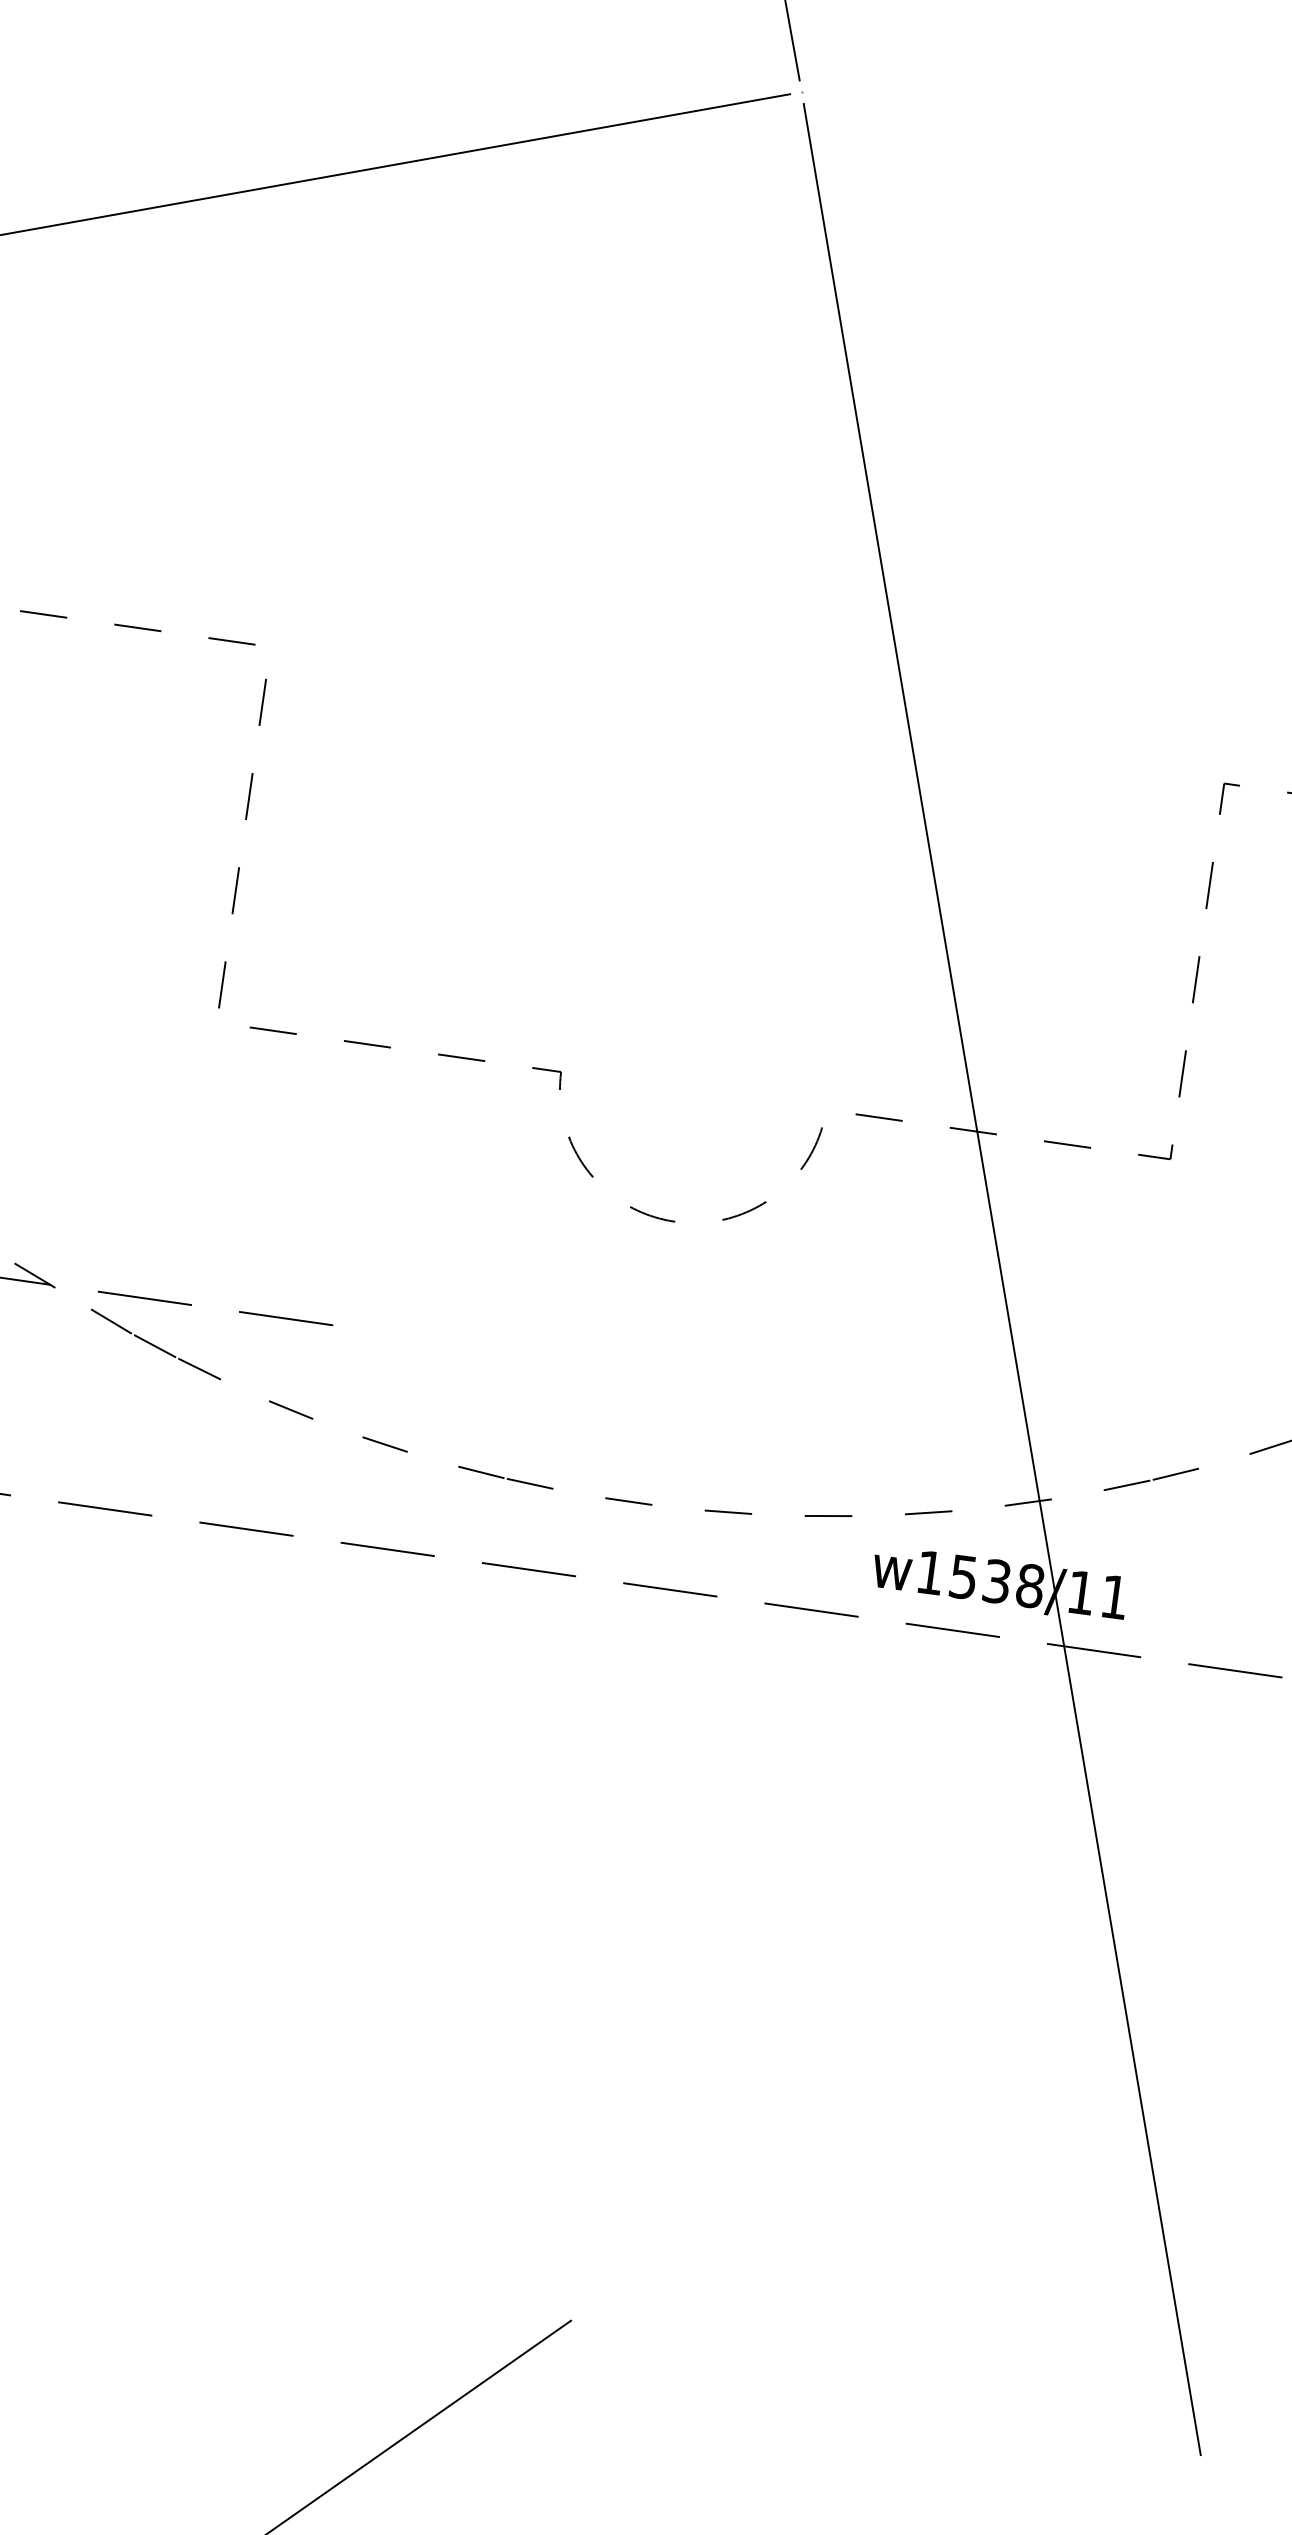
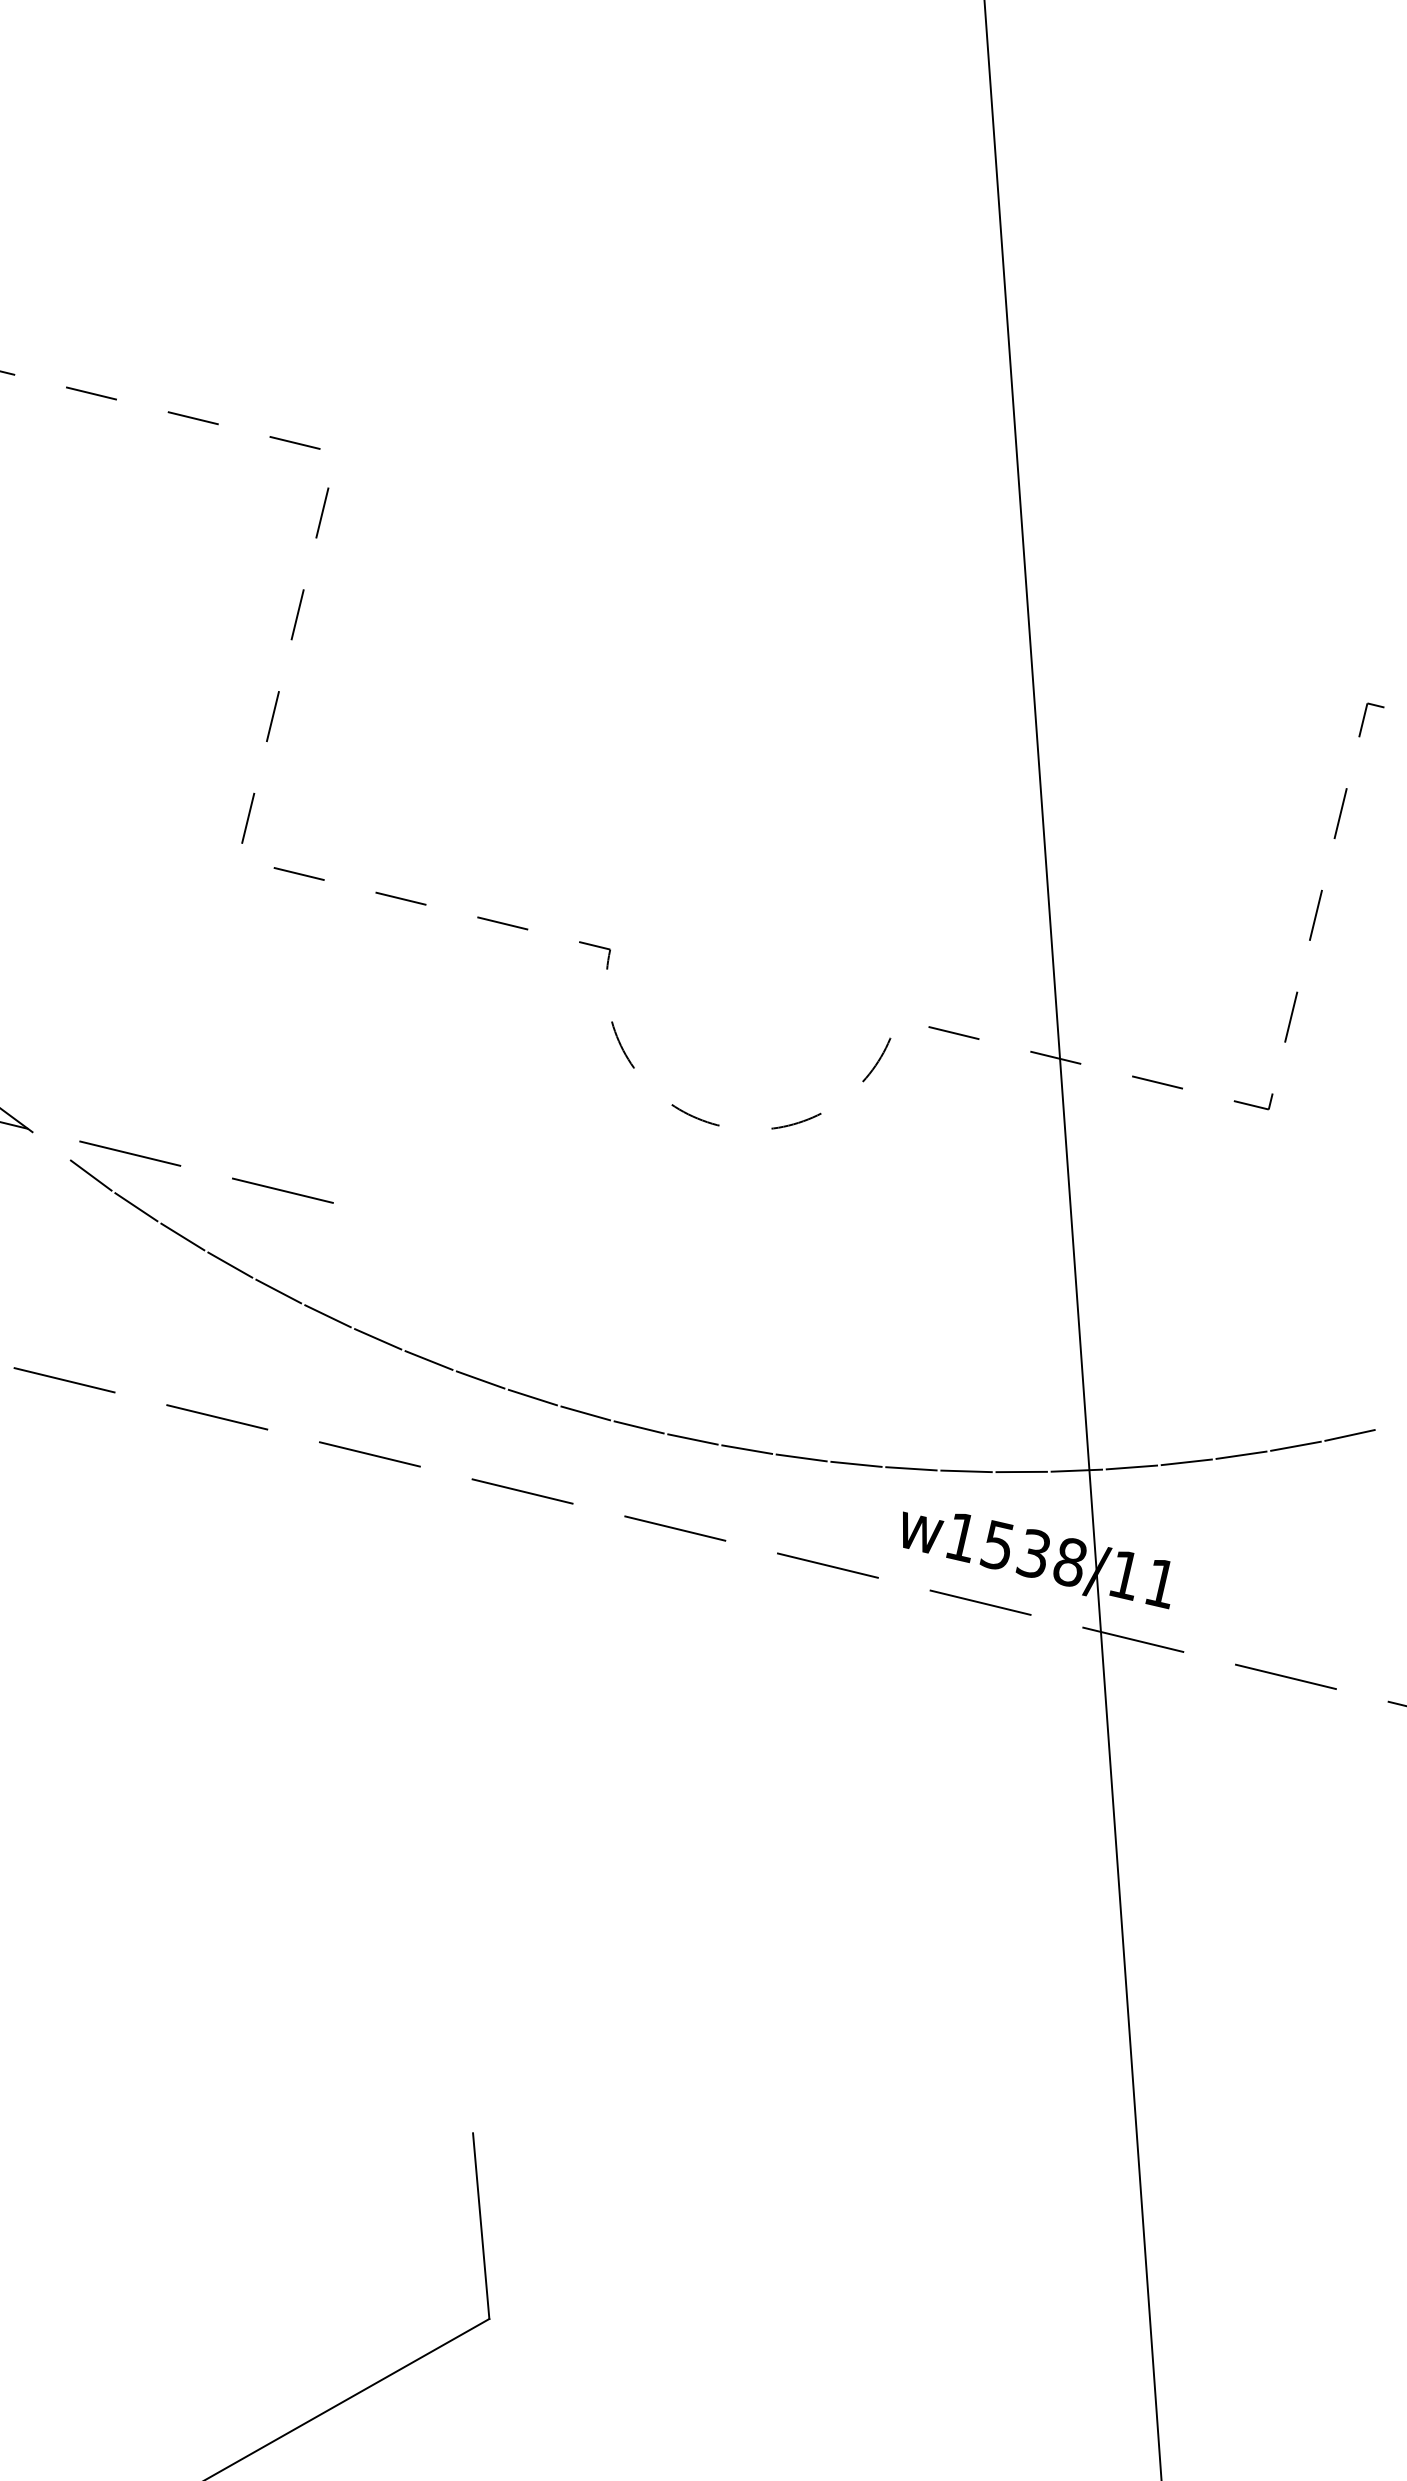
line: (243, 1389) -> (228, 1263), added
line: (336, 1427) -> (326, 1315), added
line: (431, 1459) -> (427, 1360), added
line: (1222, 1461) -> (1293, 1446), added
line: (577, 1492) -> (583, 1412), added
line: (1076, 1494) -> (1130, 1466), added
line: (677, 1507) -> (691, 1439), added
line: (977, 1508) -> (1020, 1471), added
line: (777, 1514) -> (800, 1457), added
line: (877, 1515) -> (910, 1468), added
line: (555, 2237) -> (481, 2226), added

